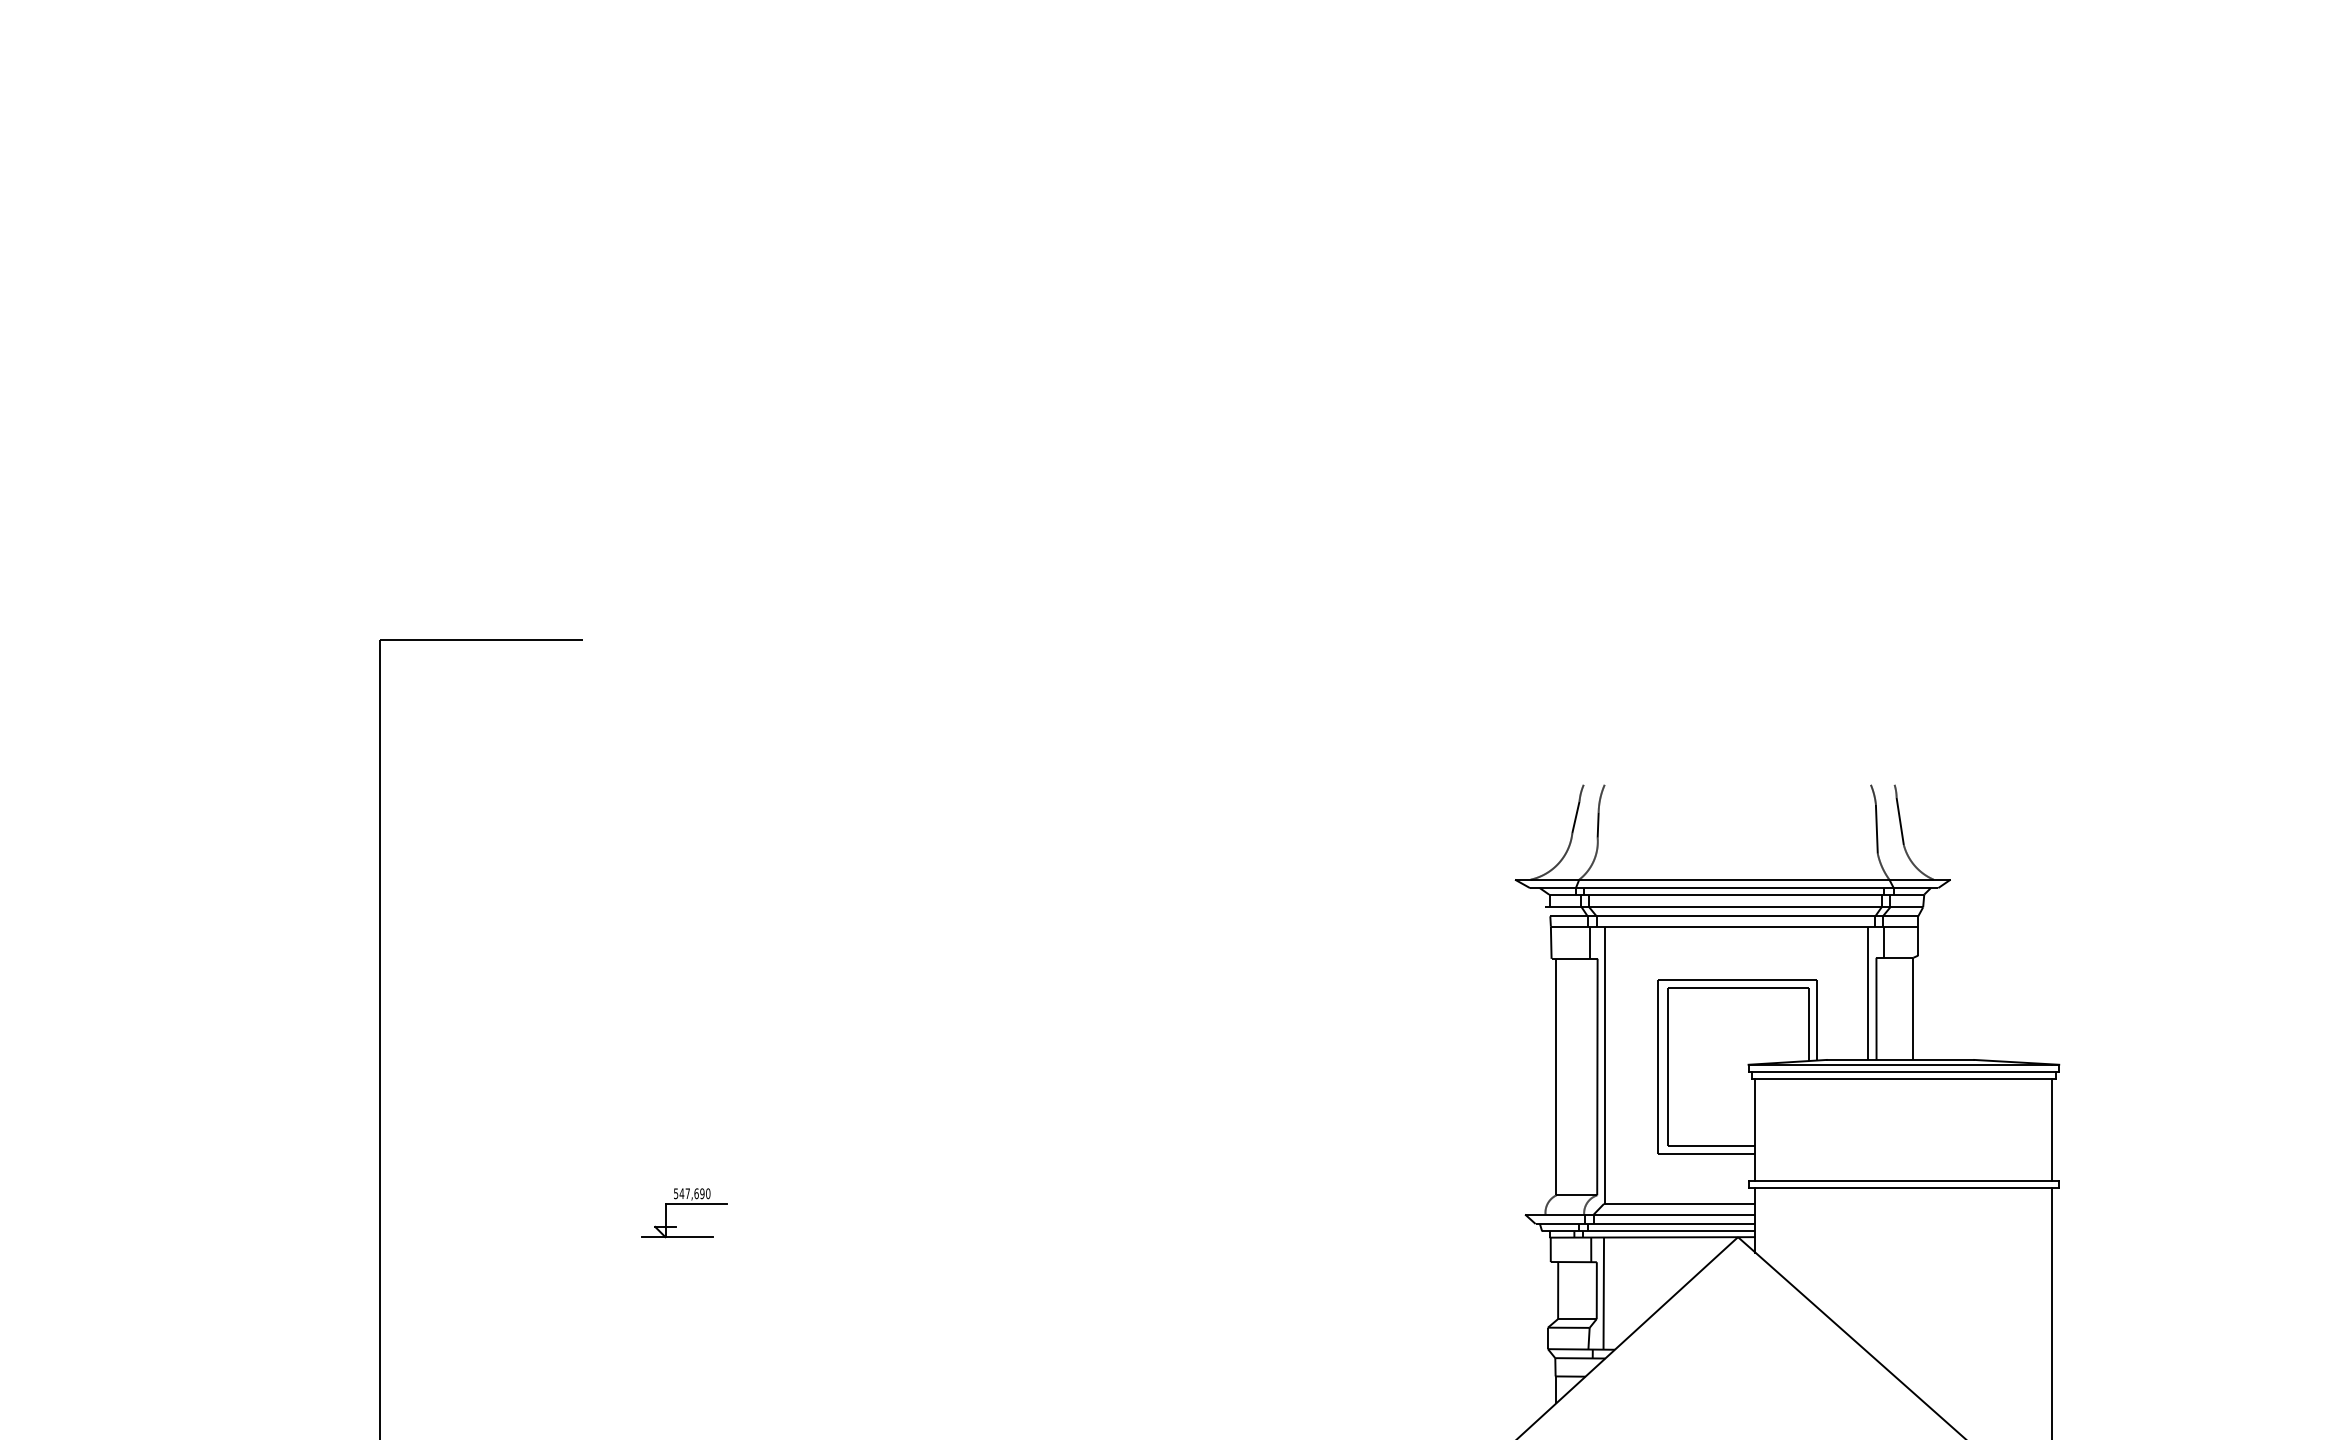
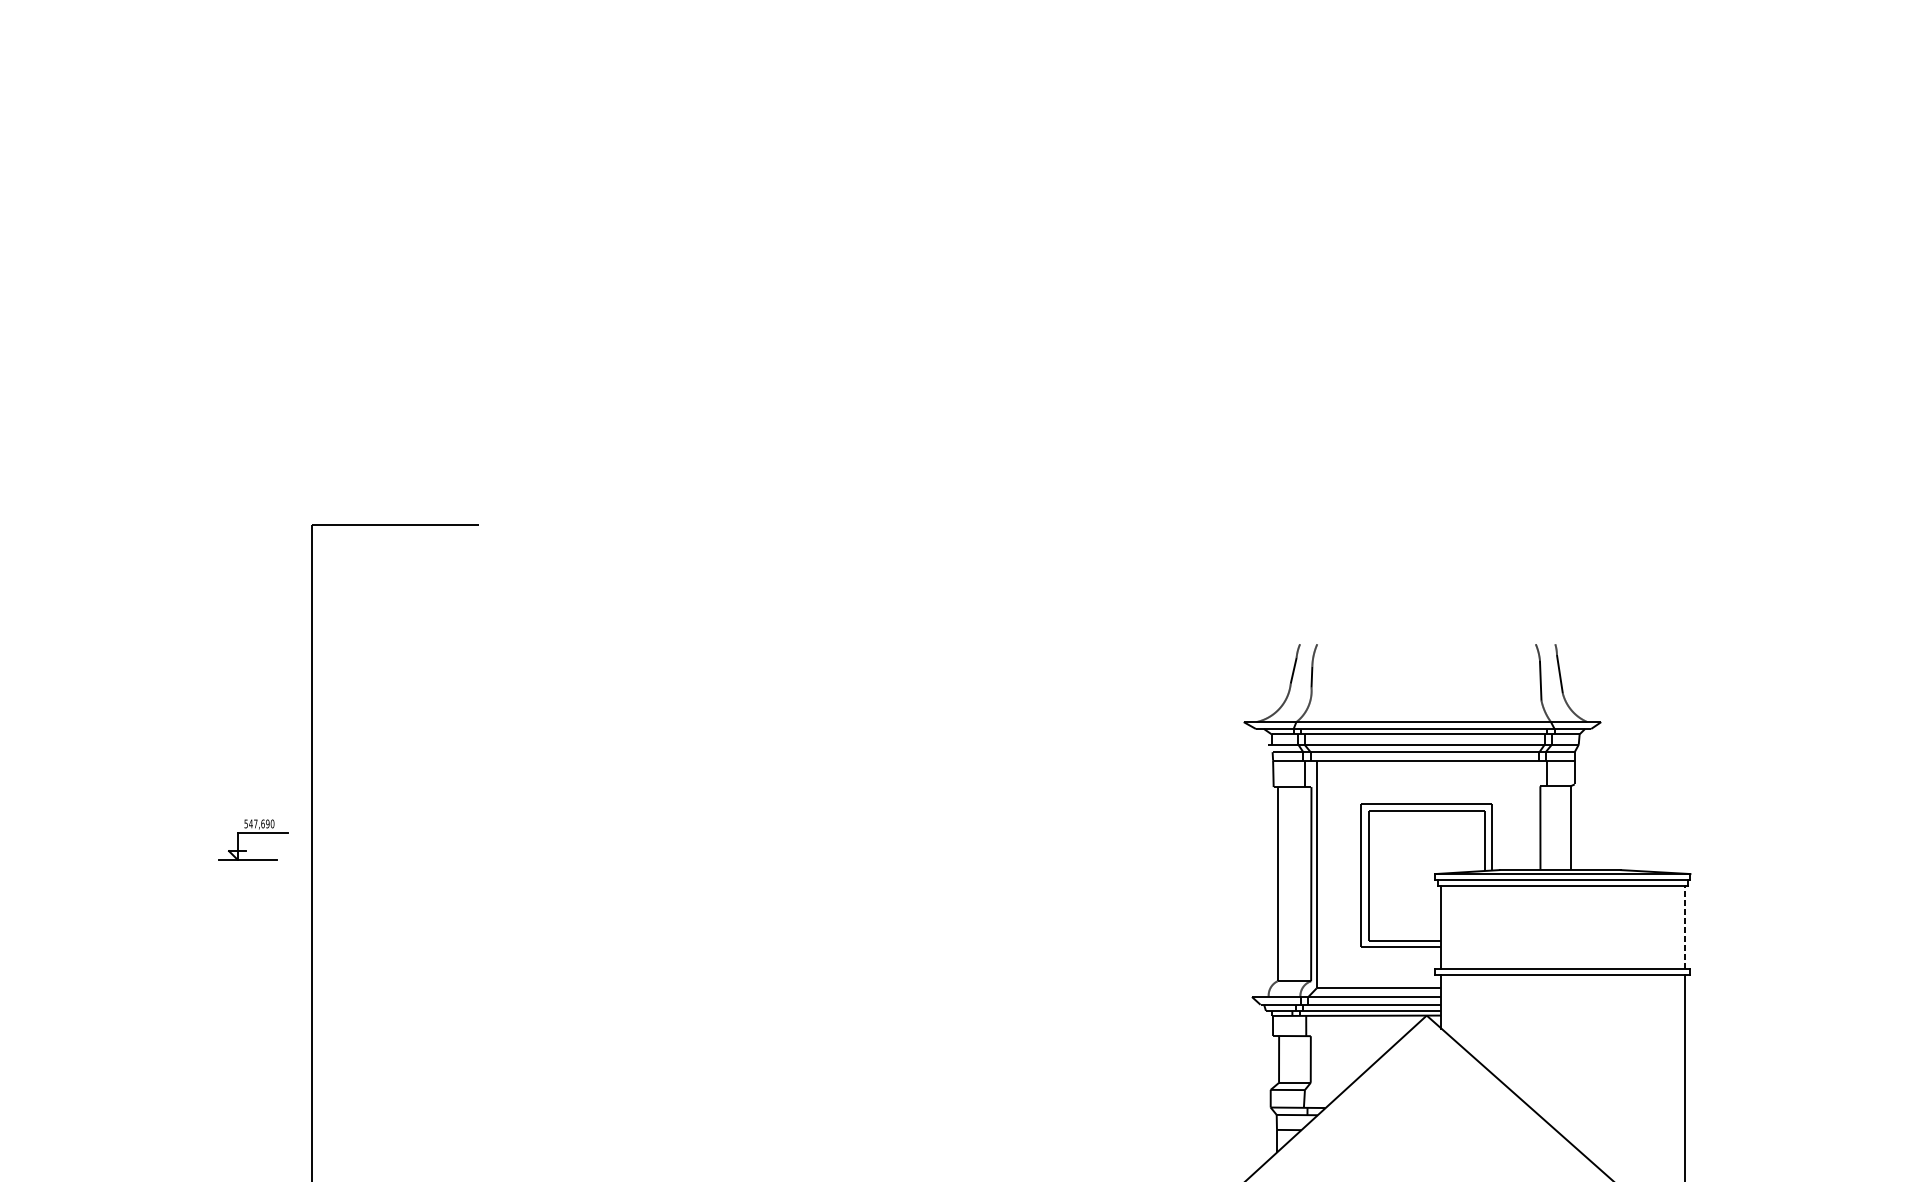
line: (1868, 992) -> (1533, 814), removed
line: (2052, 1129) -> (1684, 927), solid -> dashed
part: (684, 1204) -> (253, 832), moved
line: (1603, 1293) -> (1316, 1061), removed

